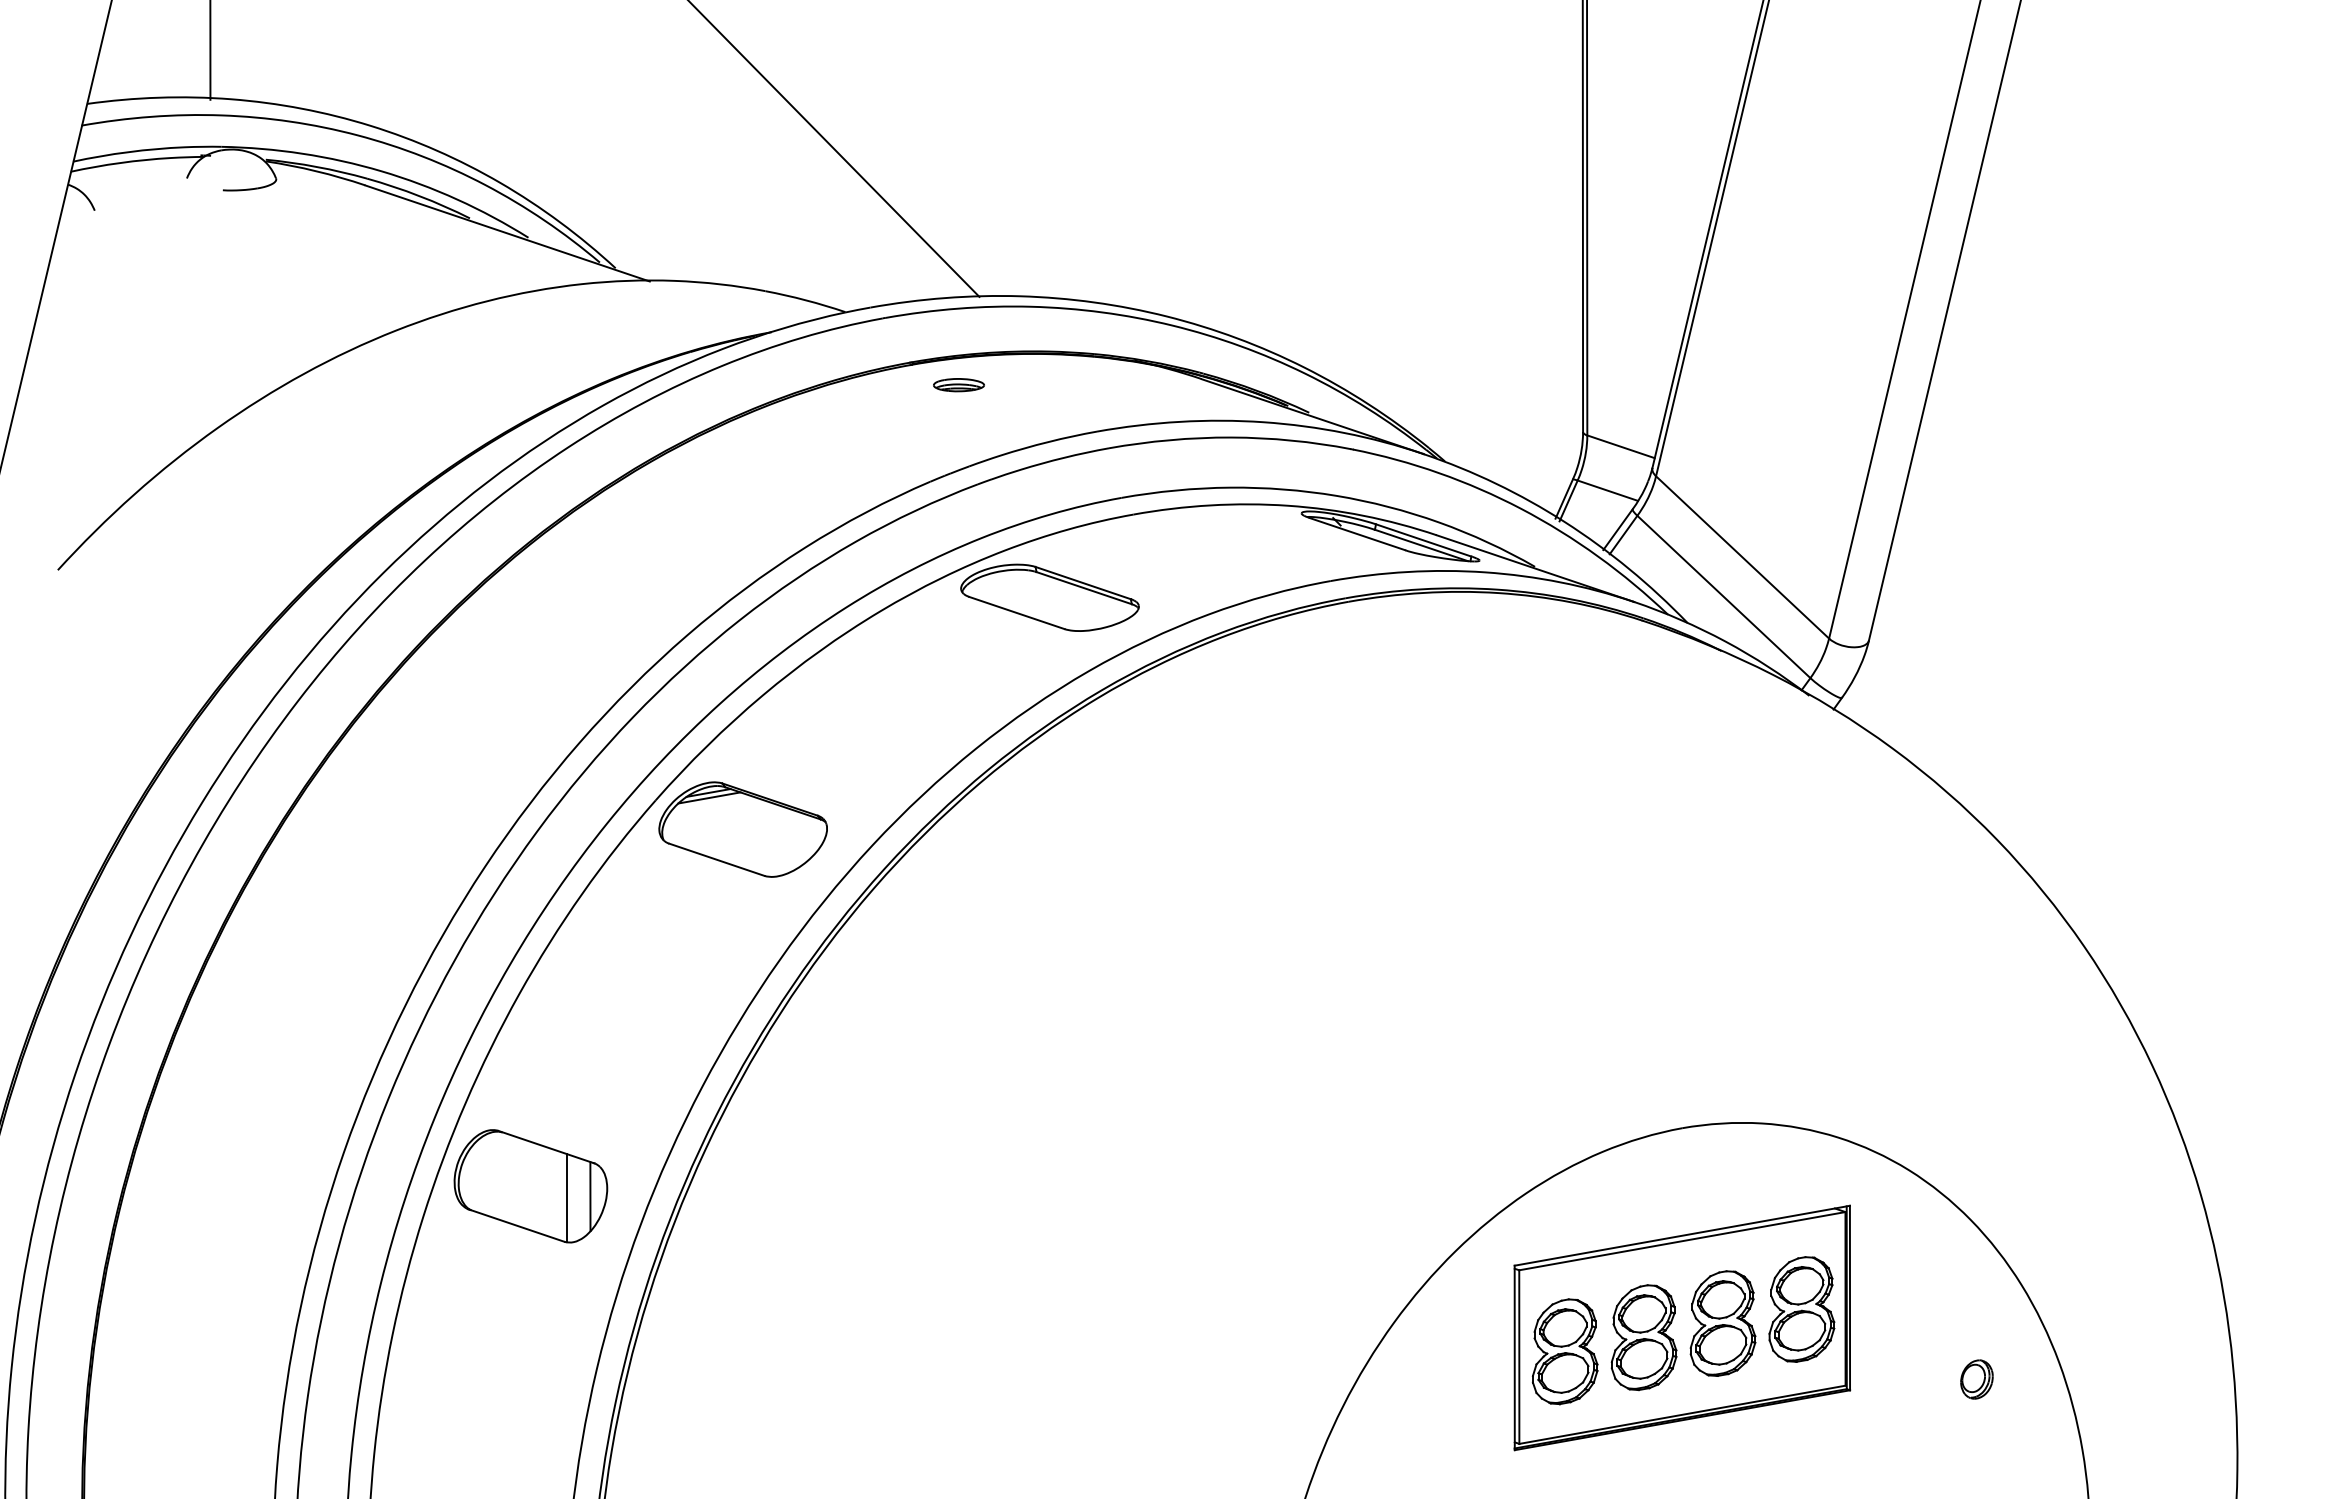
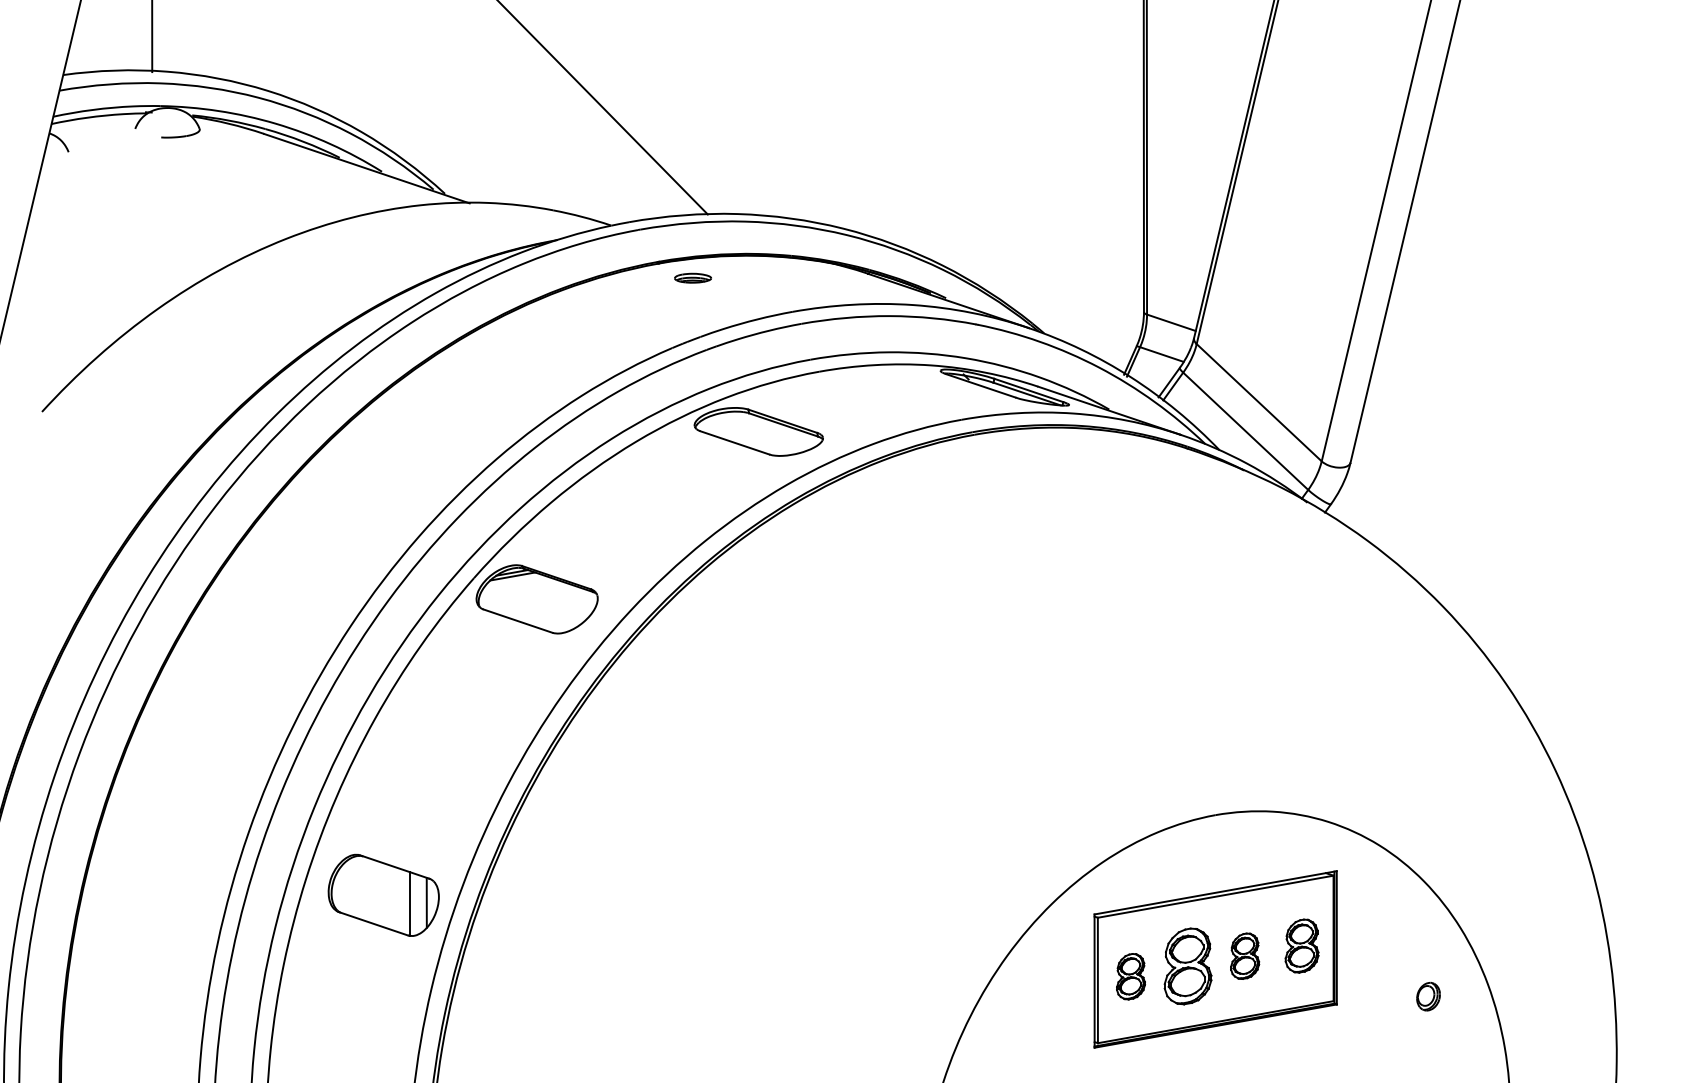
part: (530, 1186) -> (383, 895), moved
part: (1801, 1309) -> (1301, 946), size x0.7
part: (1722, 1323) -> (1244, 956), size x0.6
part: (1564, 1351) -> (1130, 976), size x0.6

